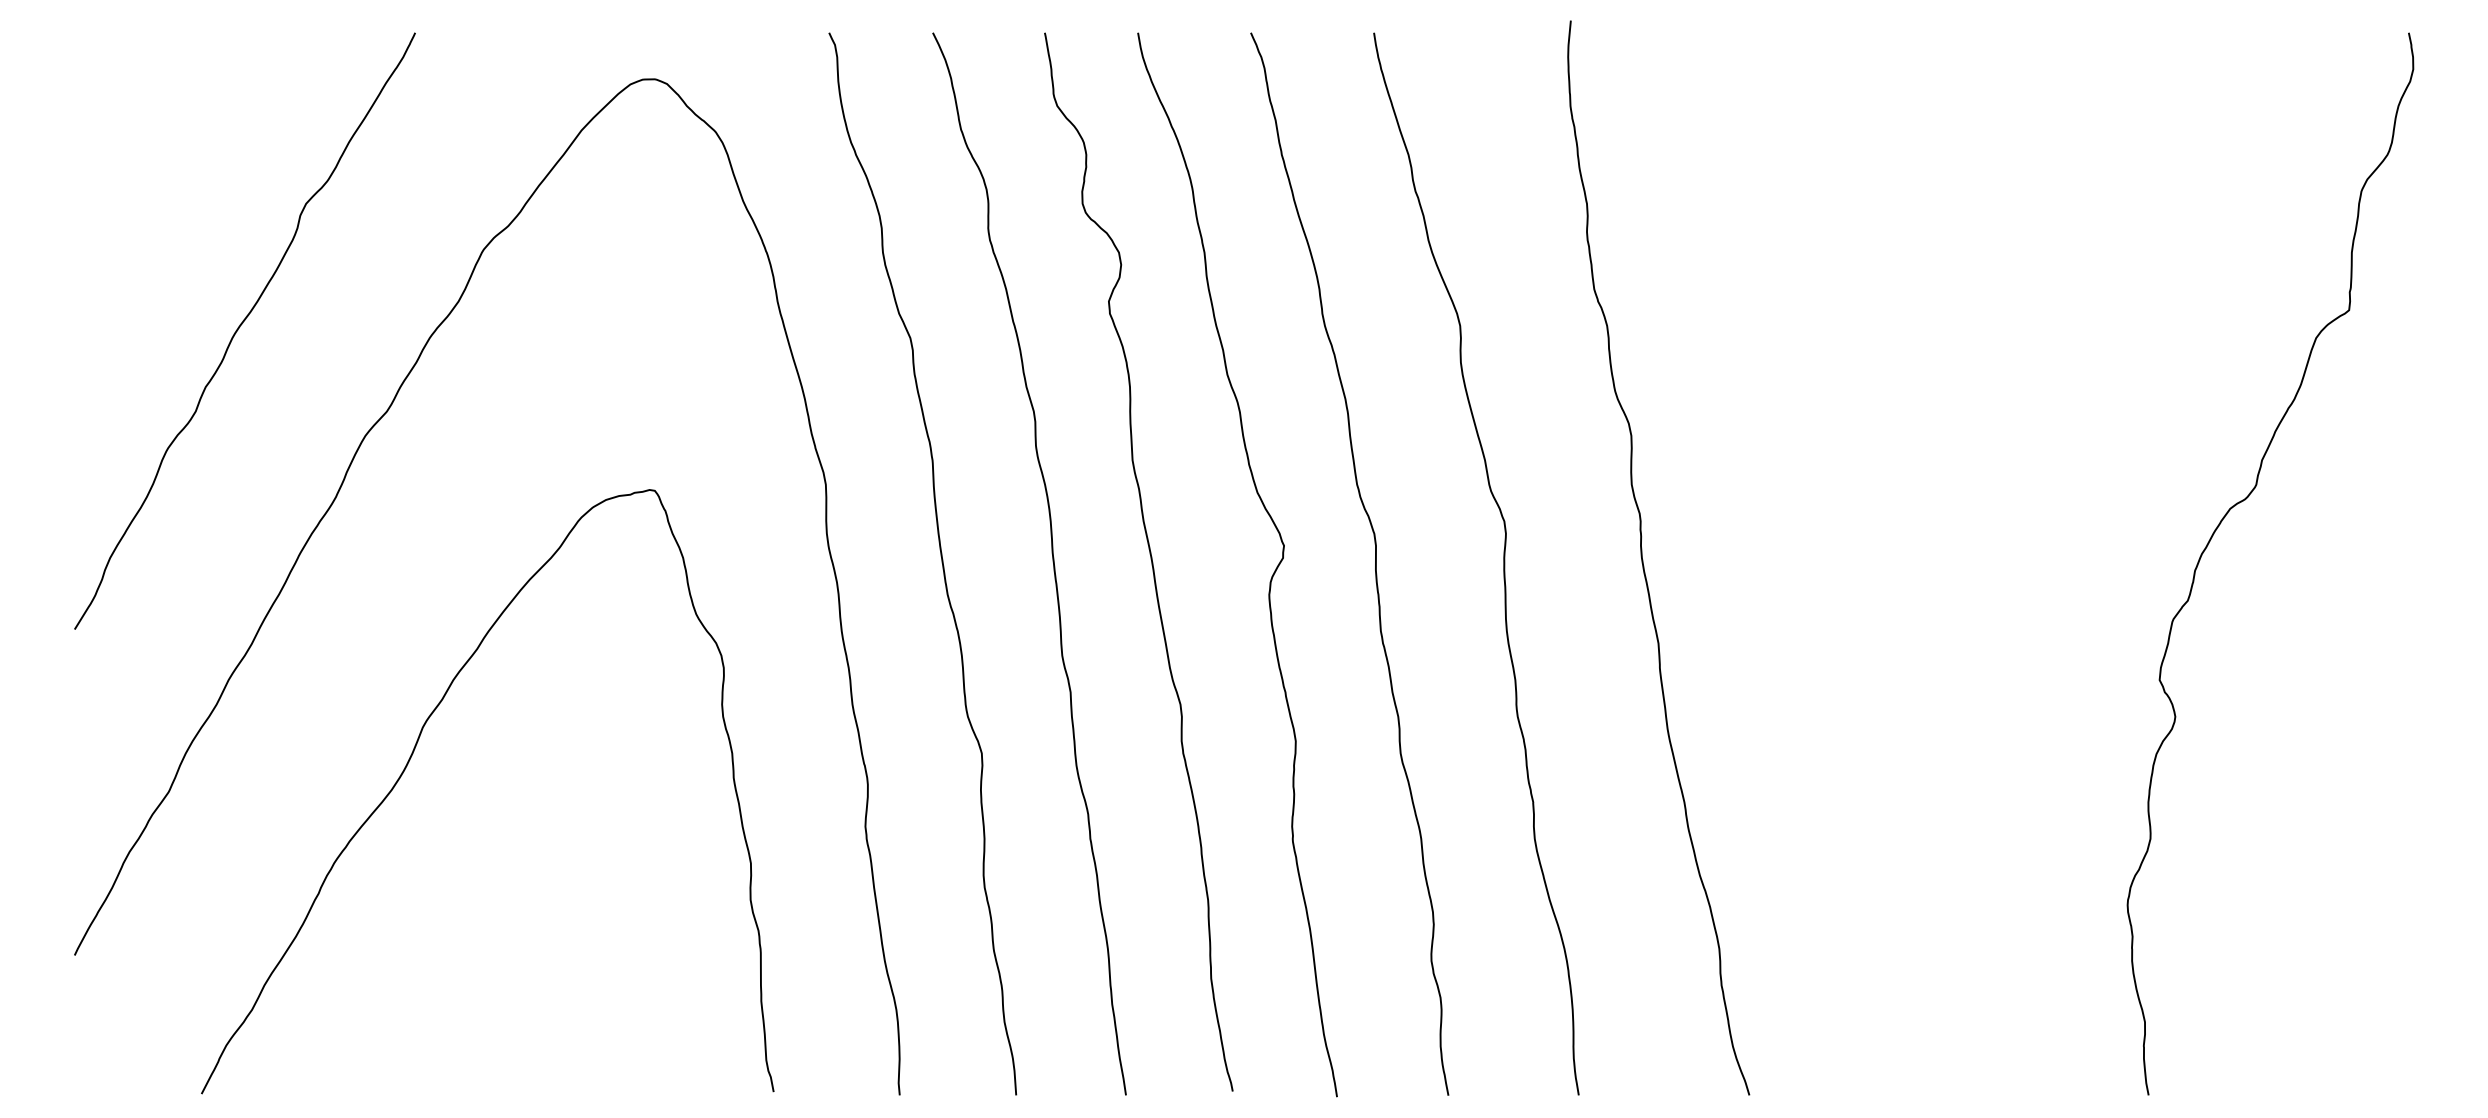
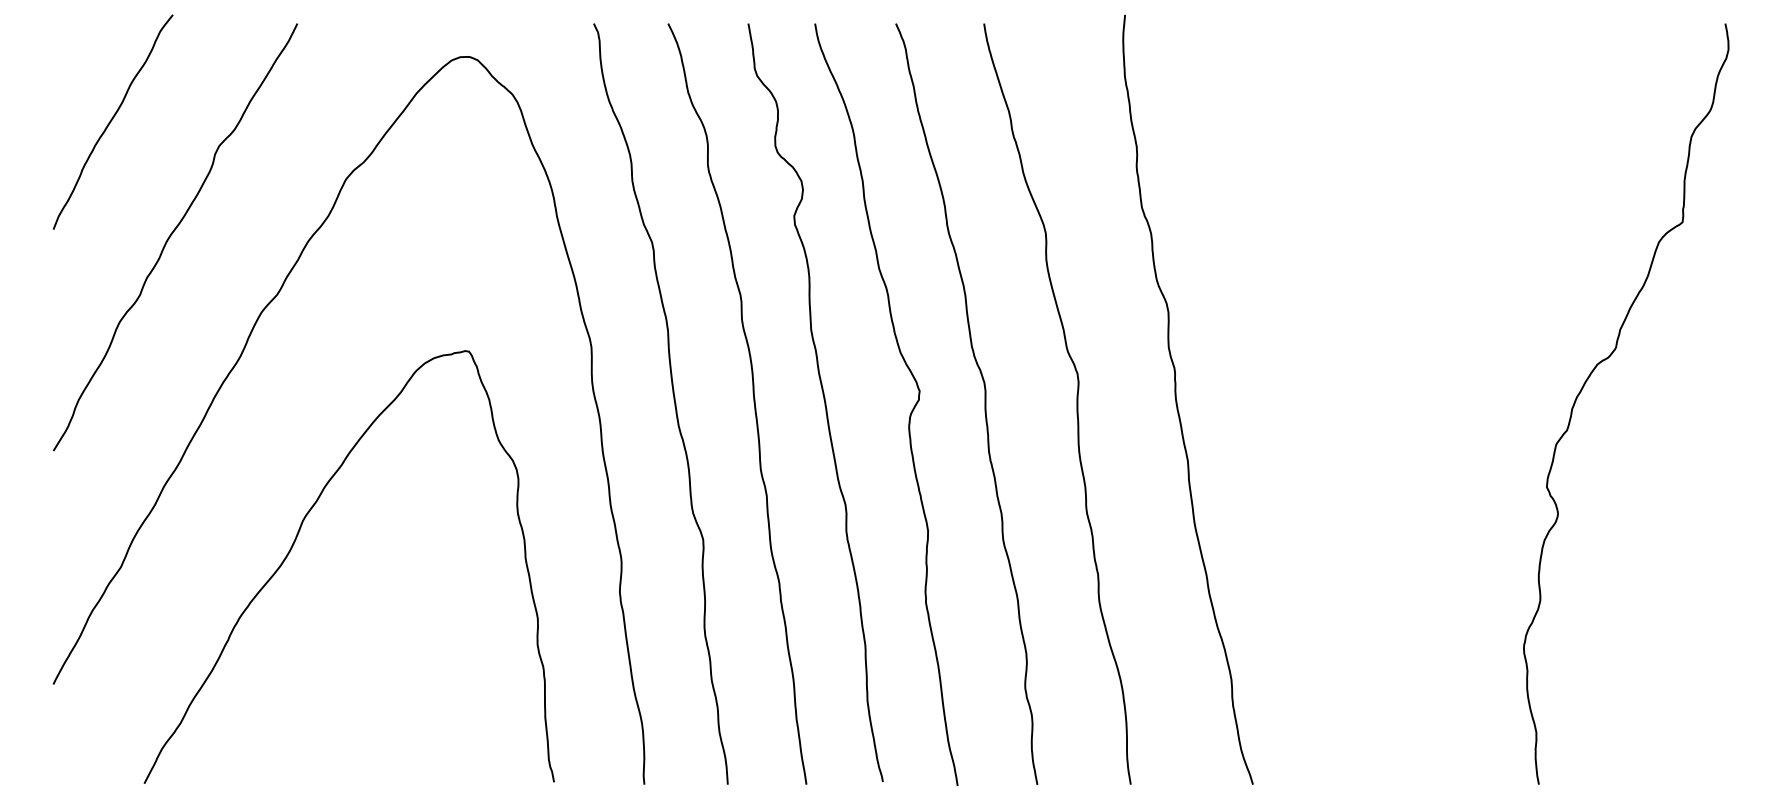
curve: (157, 168) -> (112, 120), added

